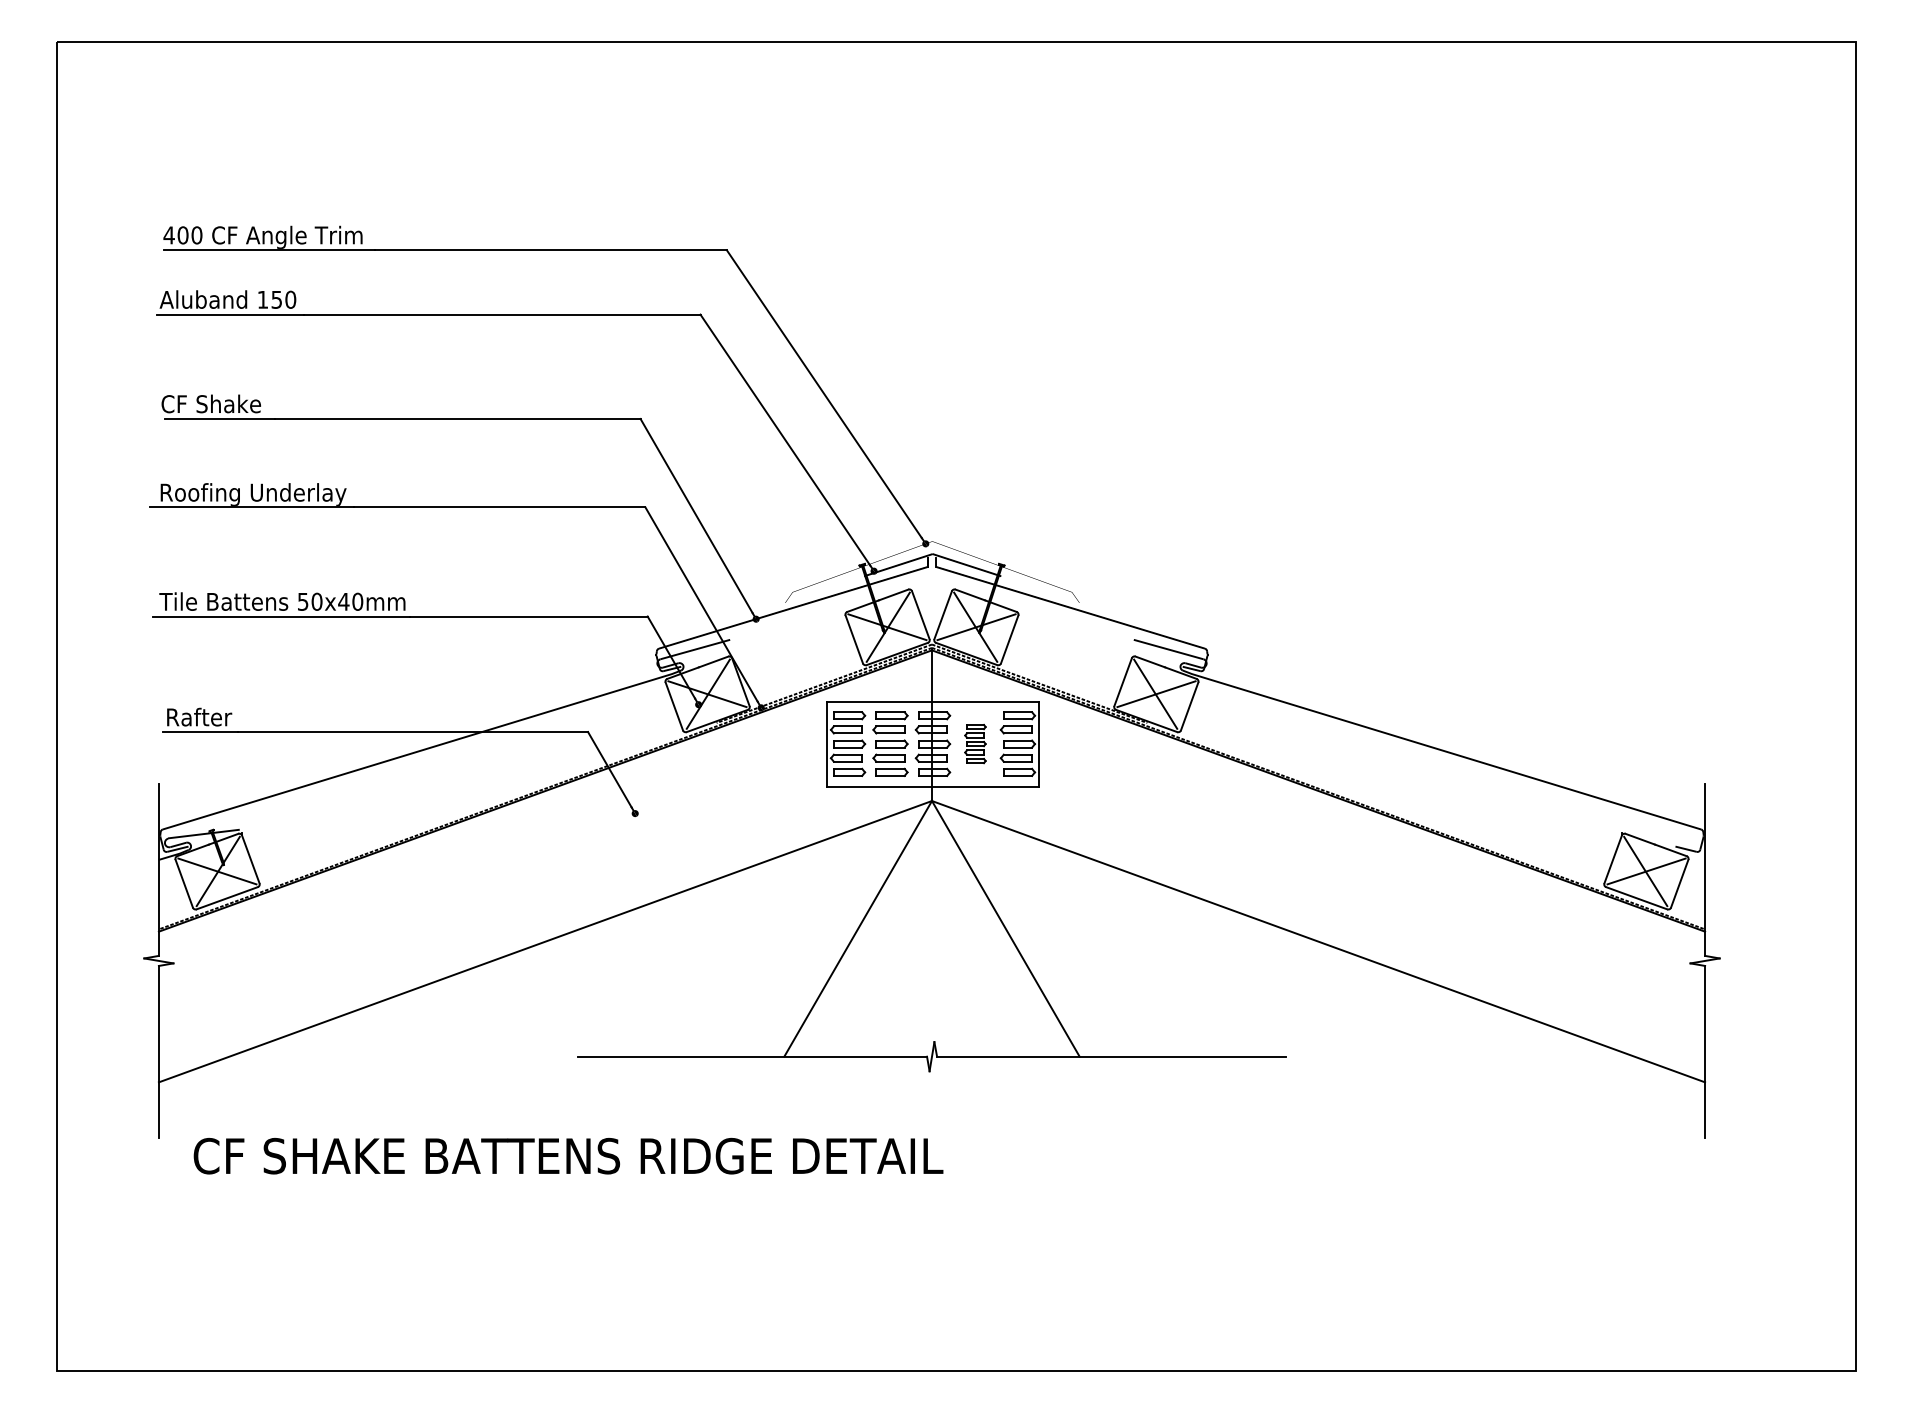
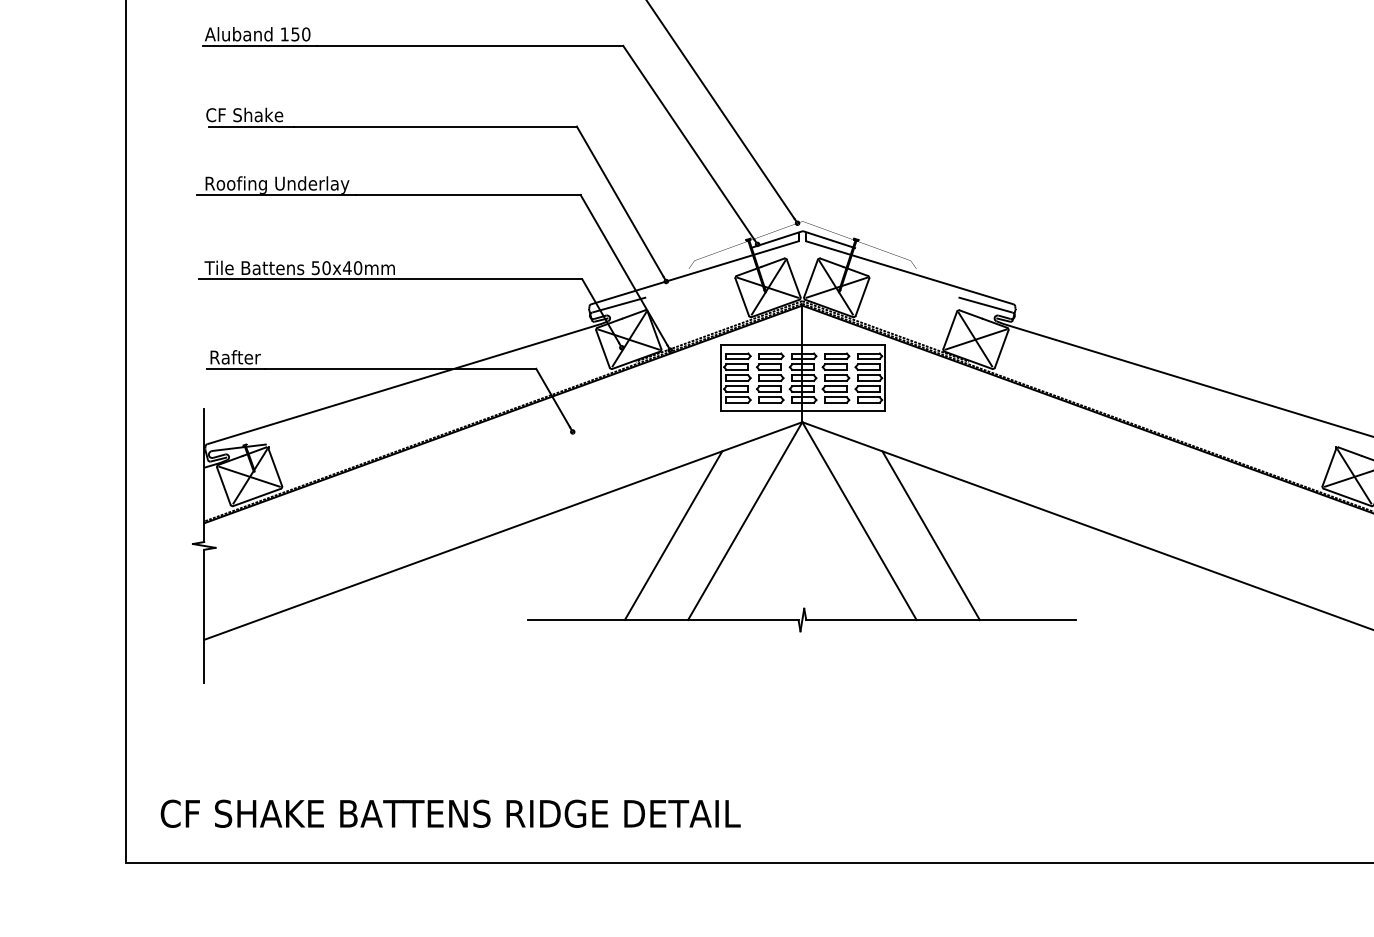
part: (975, 743) -> (836, 377), size x1.67
line: (765, 947) -> (673, 535), added
line: (1098, 947) -> (931, 535), added
text: (568, 1155) -> (450, 813), moved

